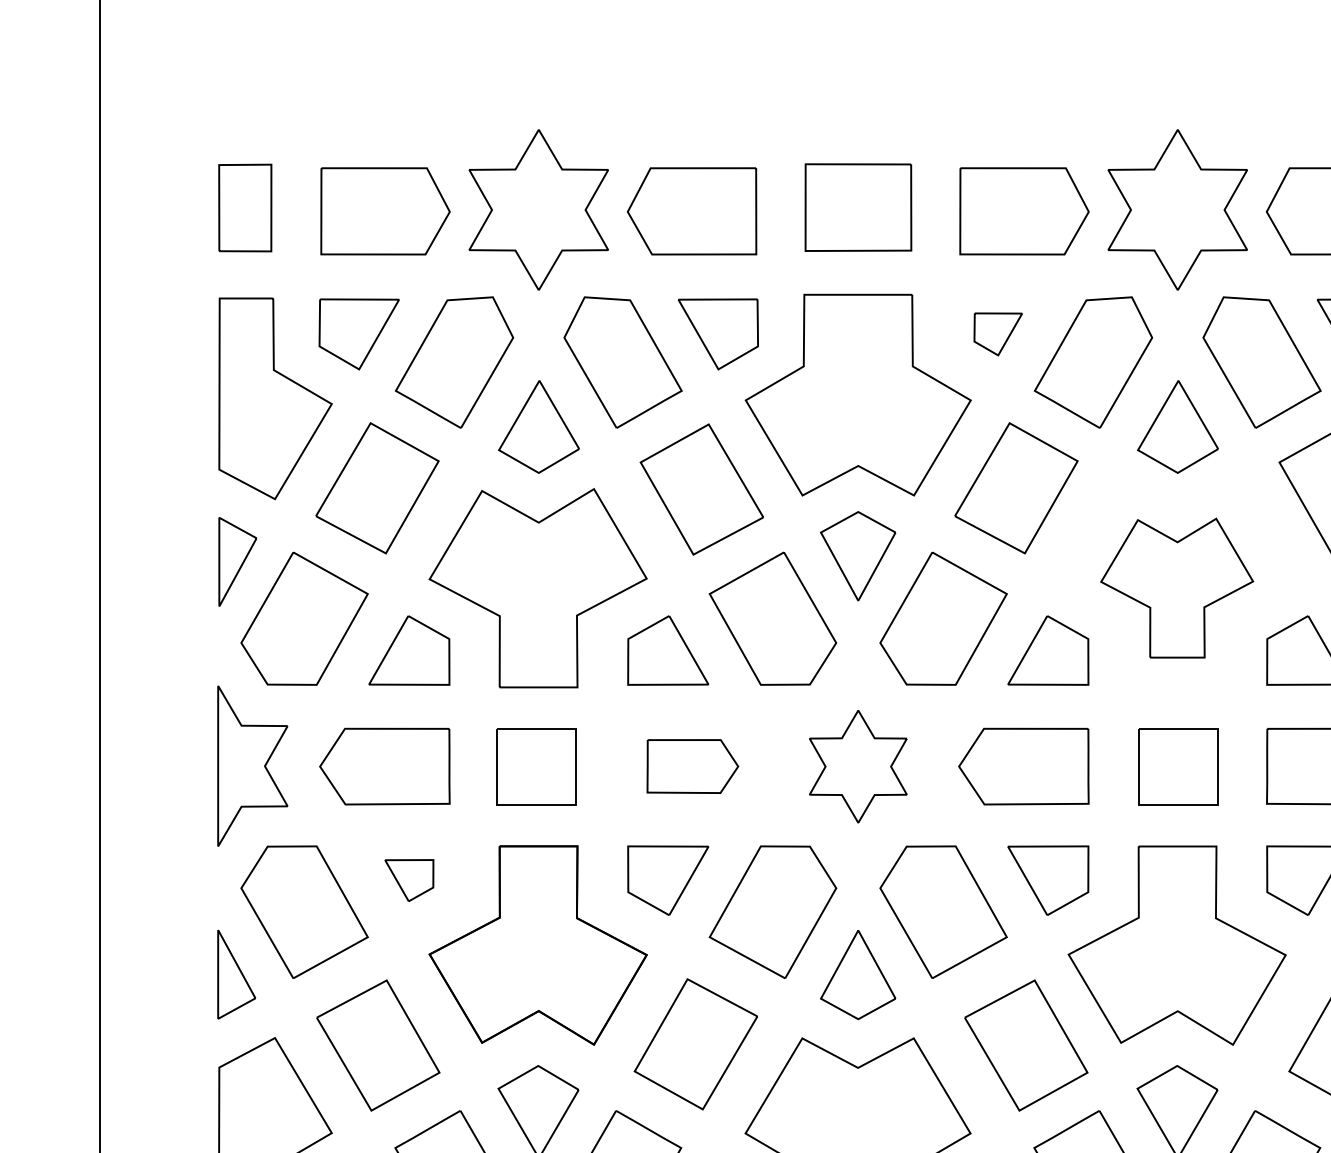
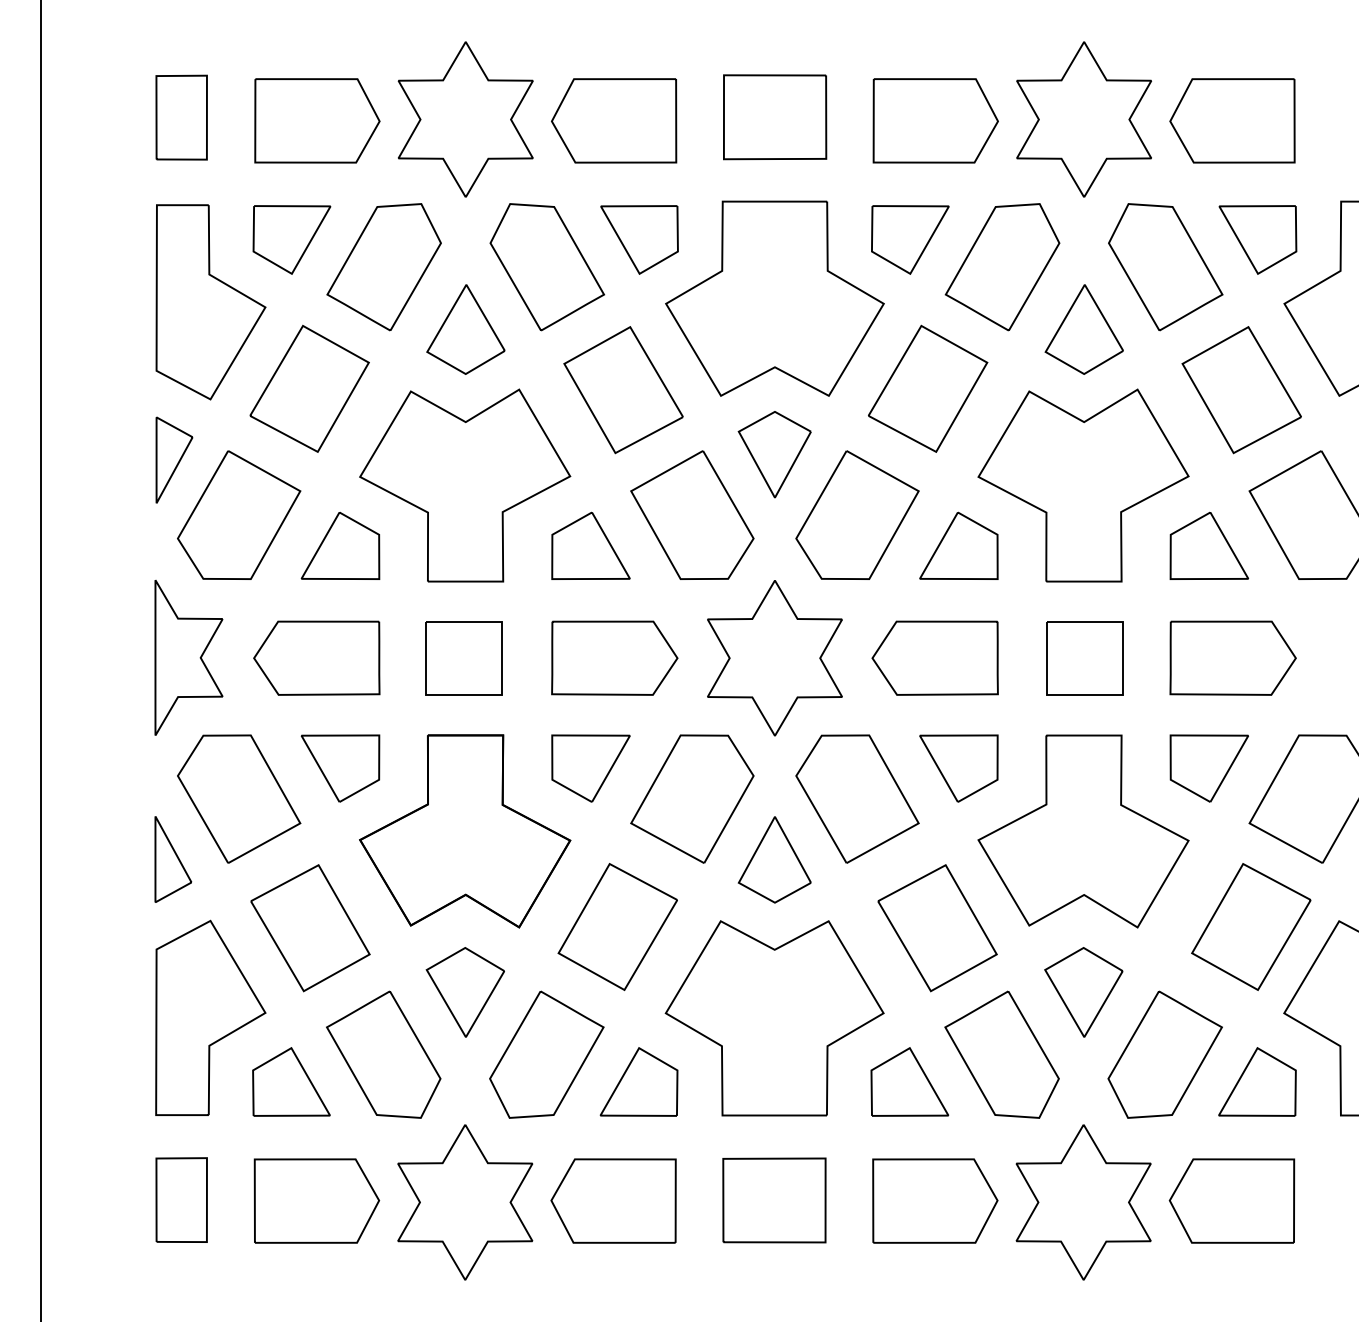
part: (998, 333) -> (910, 239), size x1.67
part: (1177, 588) -> (1083, 485), size x1.43
part: (692, 765) -> (614, 657), size x1.43
part: (857, 766) -> (774, 658), size x1.43
part: (409, 880) -> (340, 768), size x1.67

